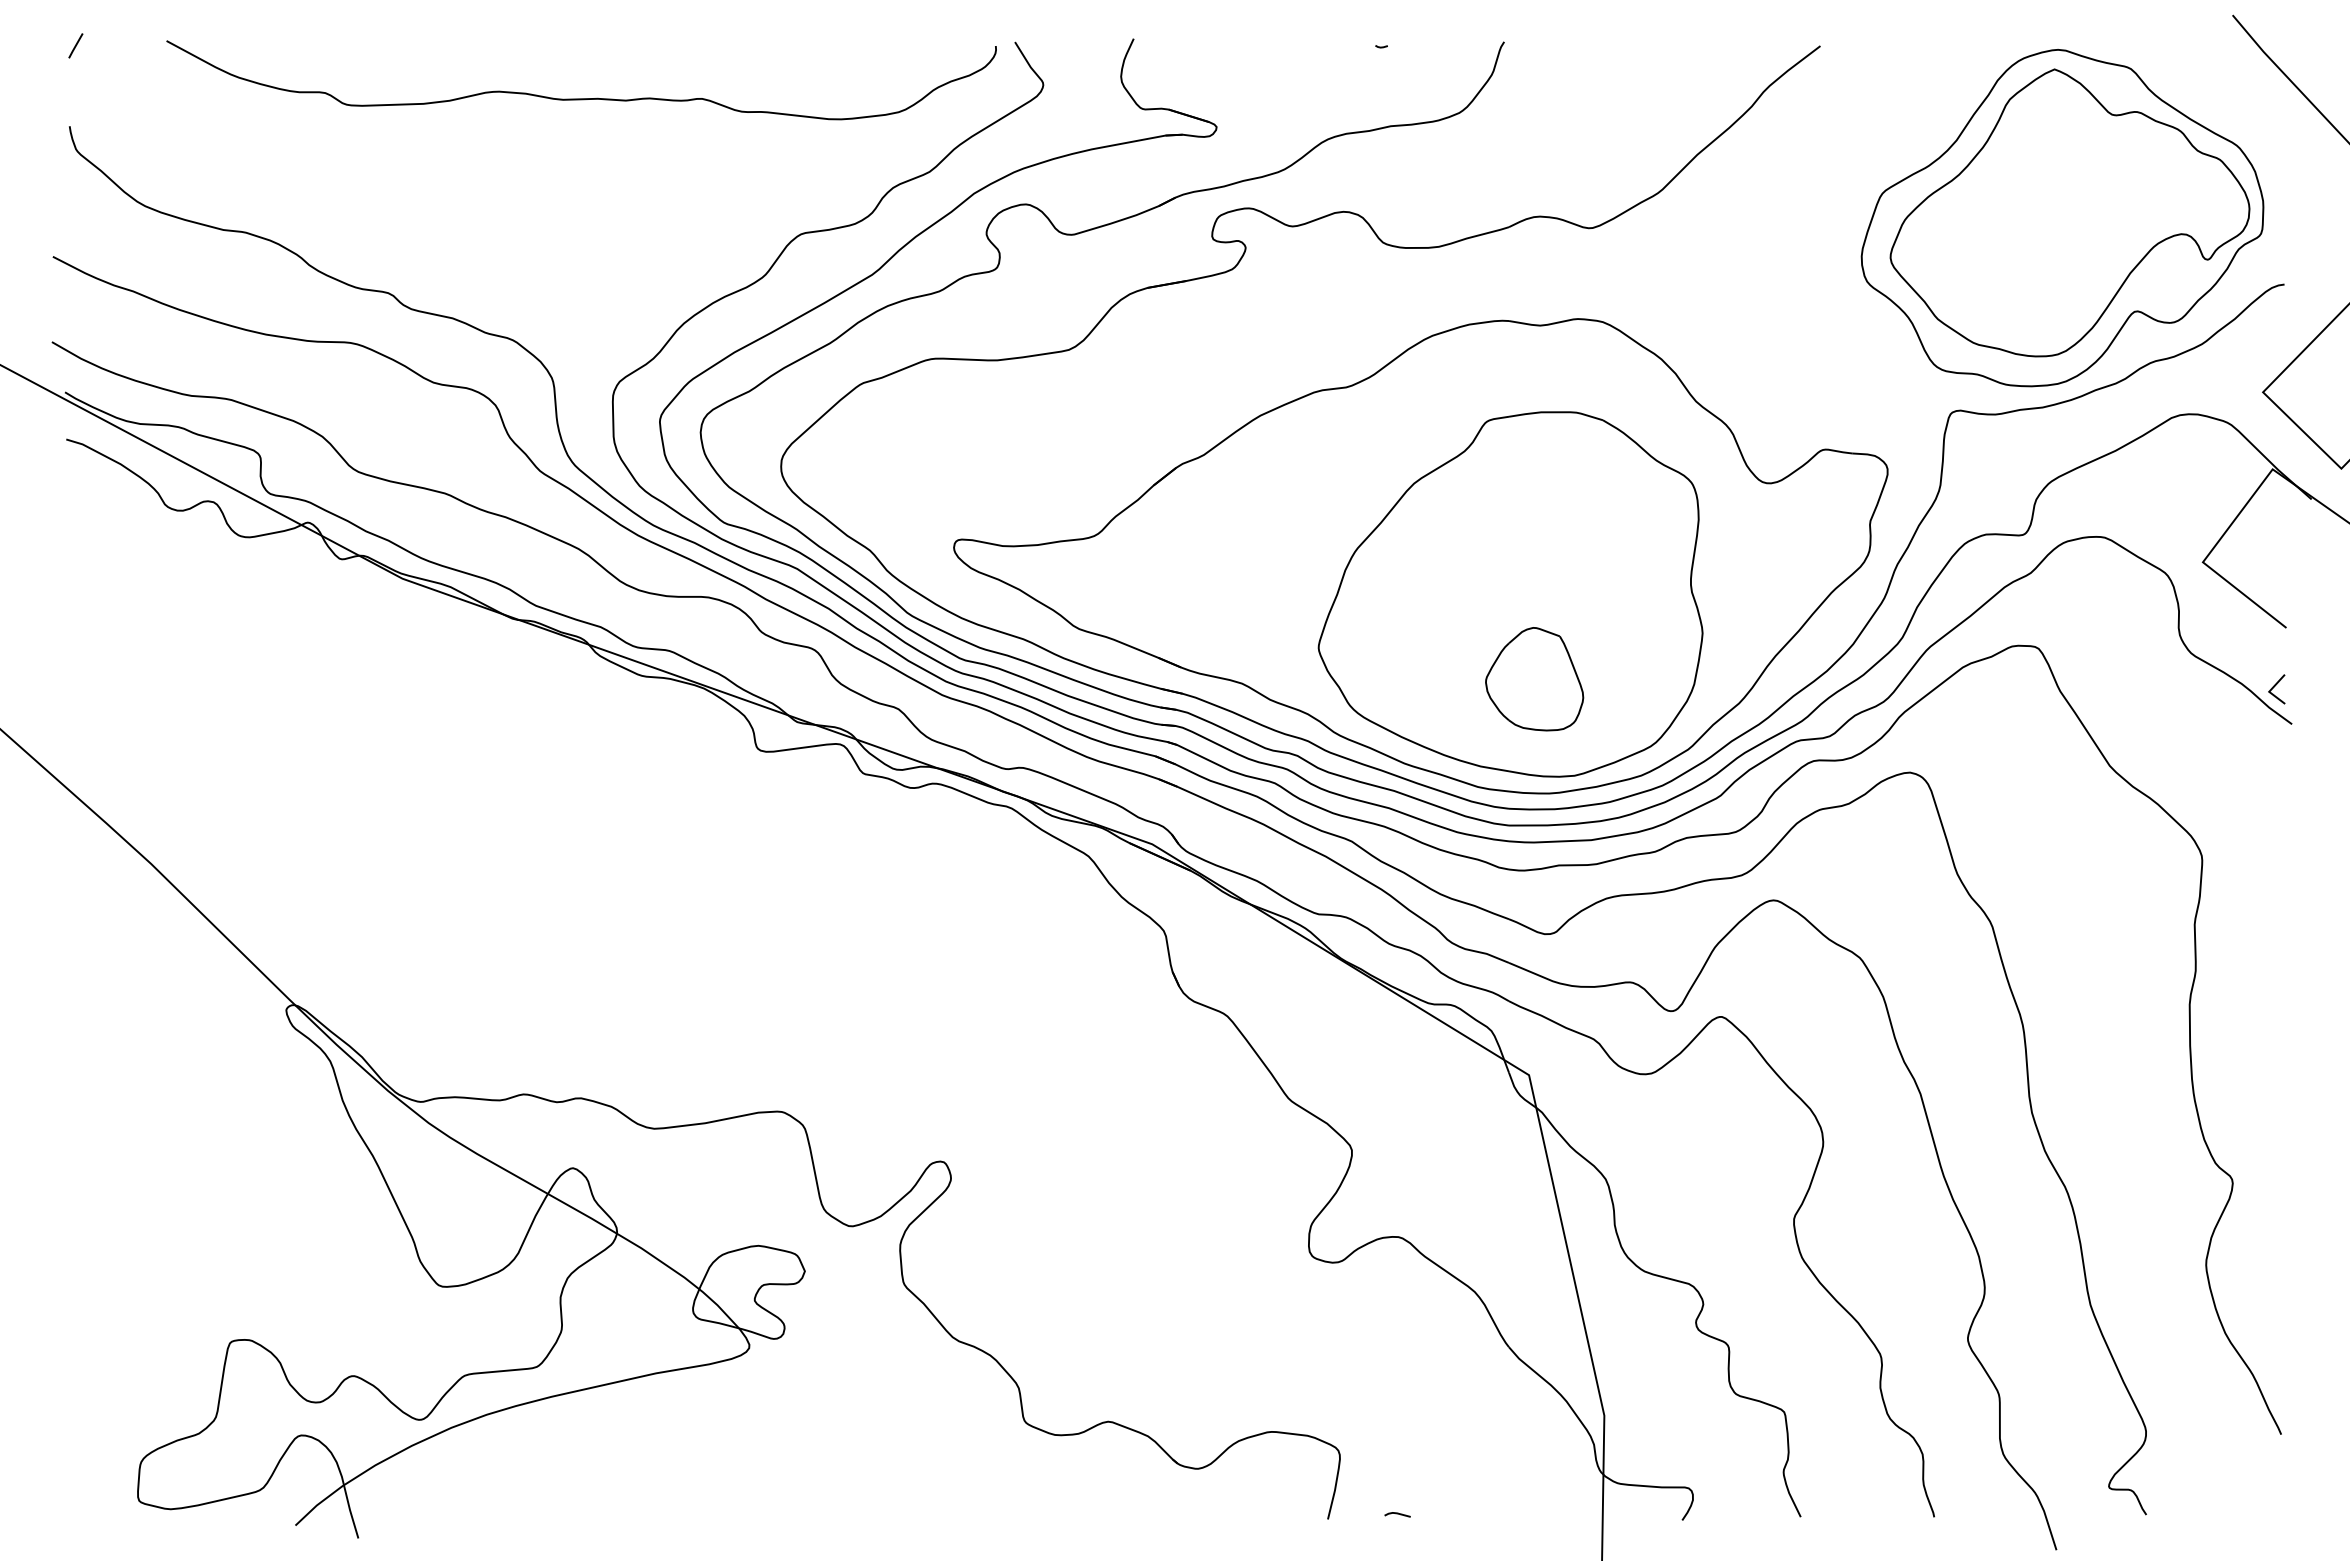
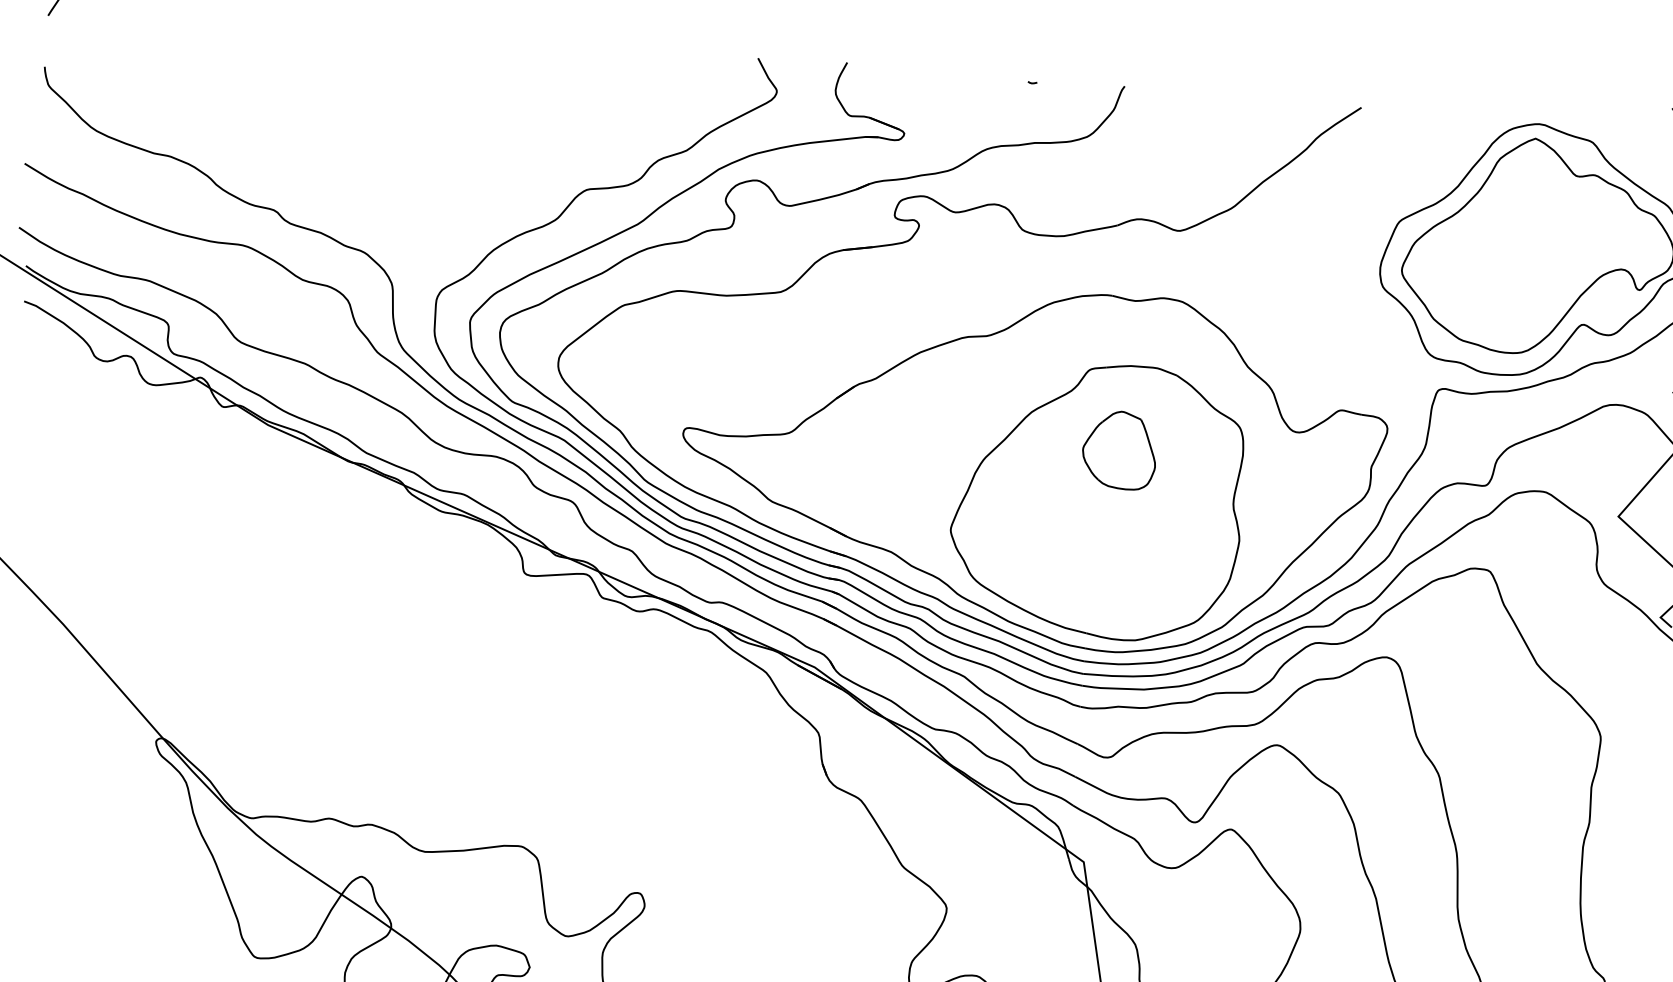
curve: (581, 98) -> (429, 75), removed
part: (1534, 679) -> (1119, 450), moved

